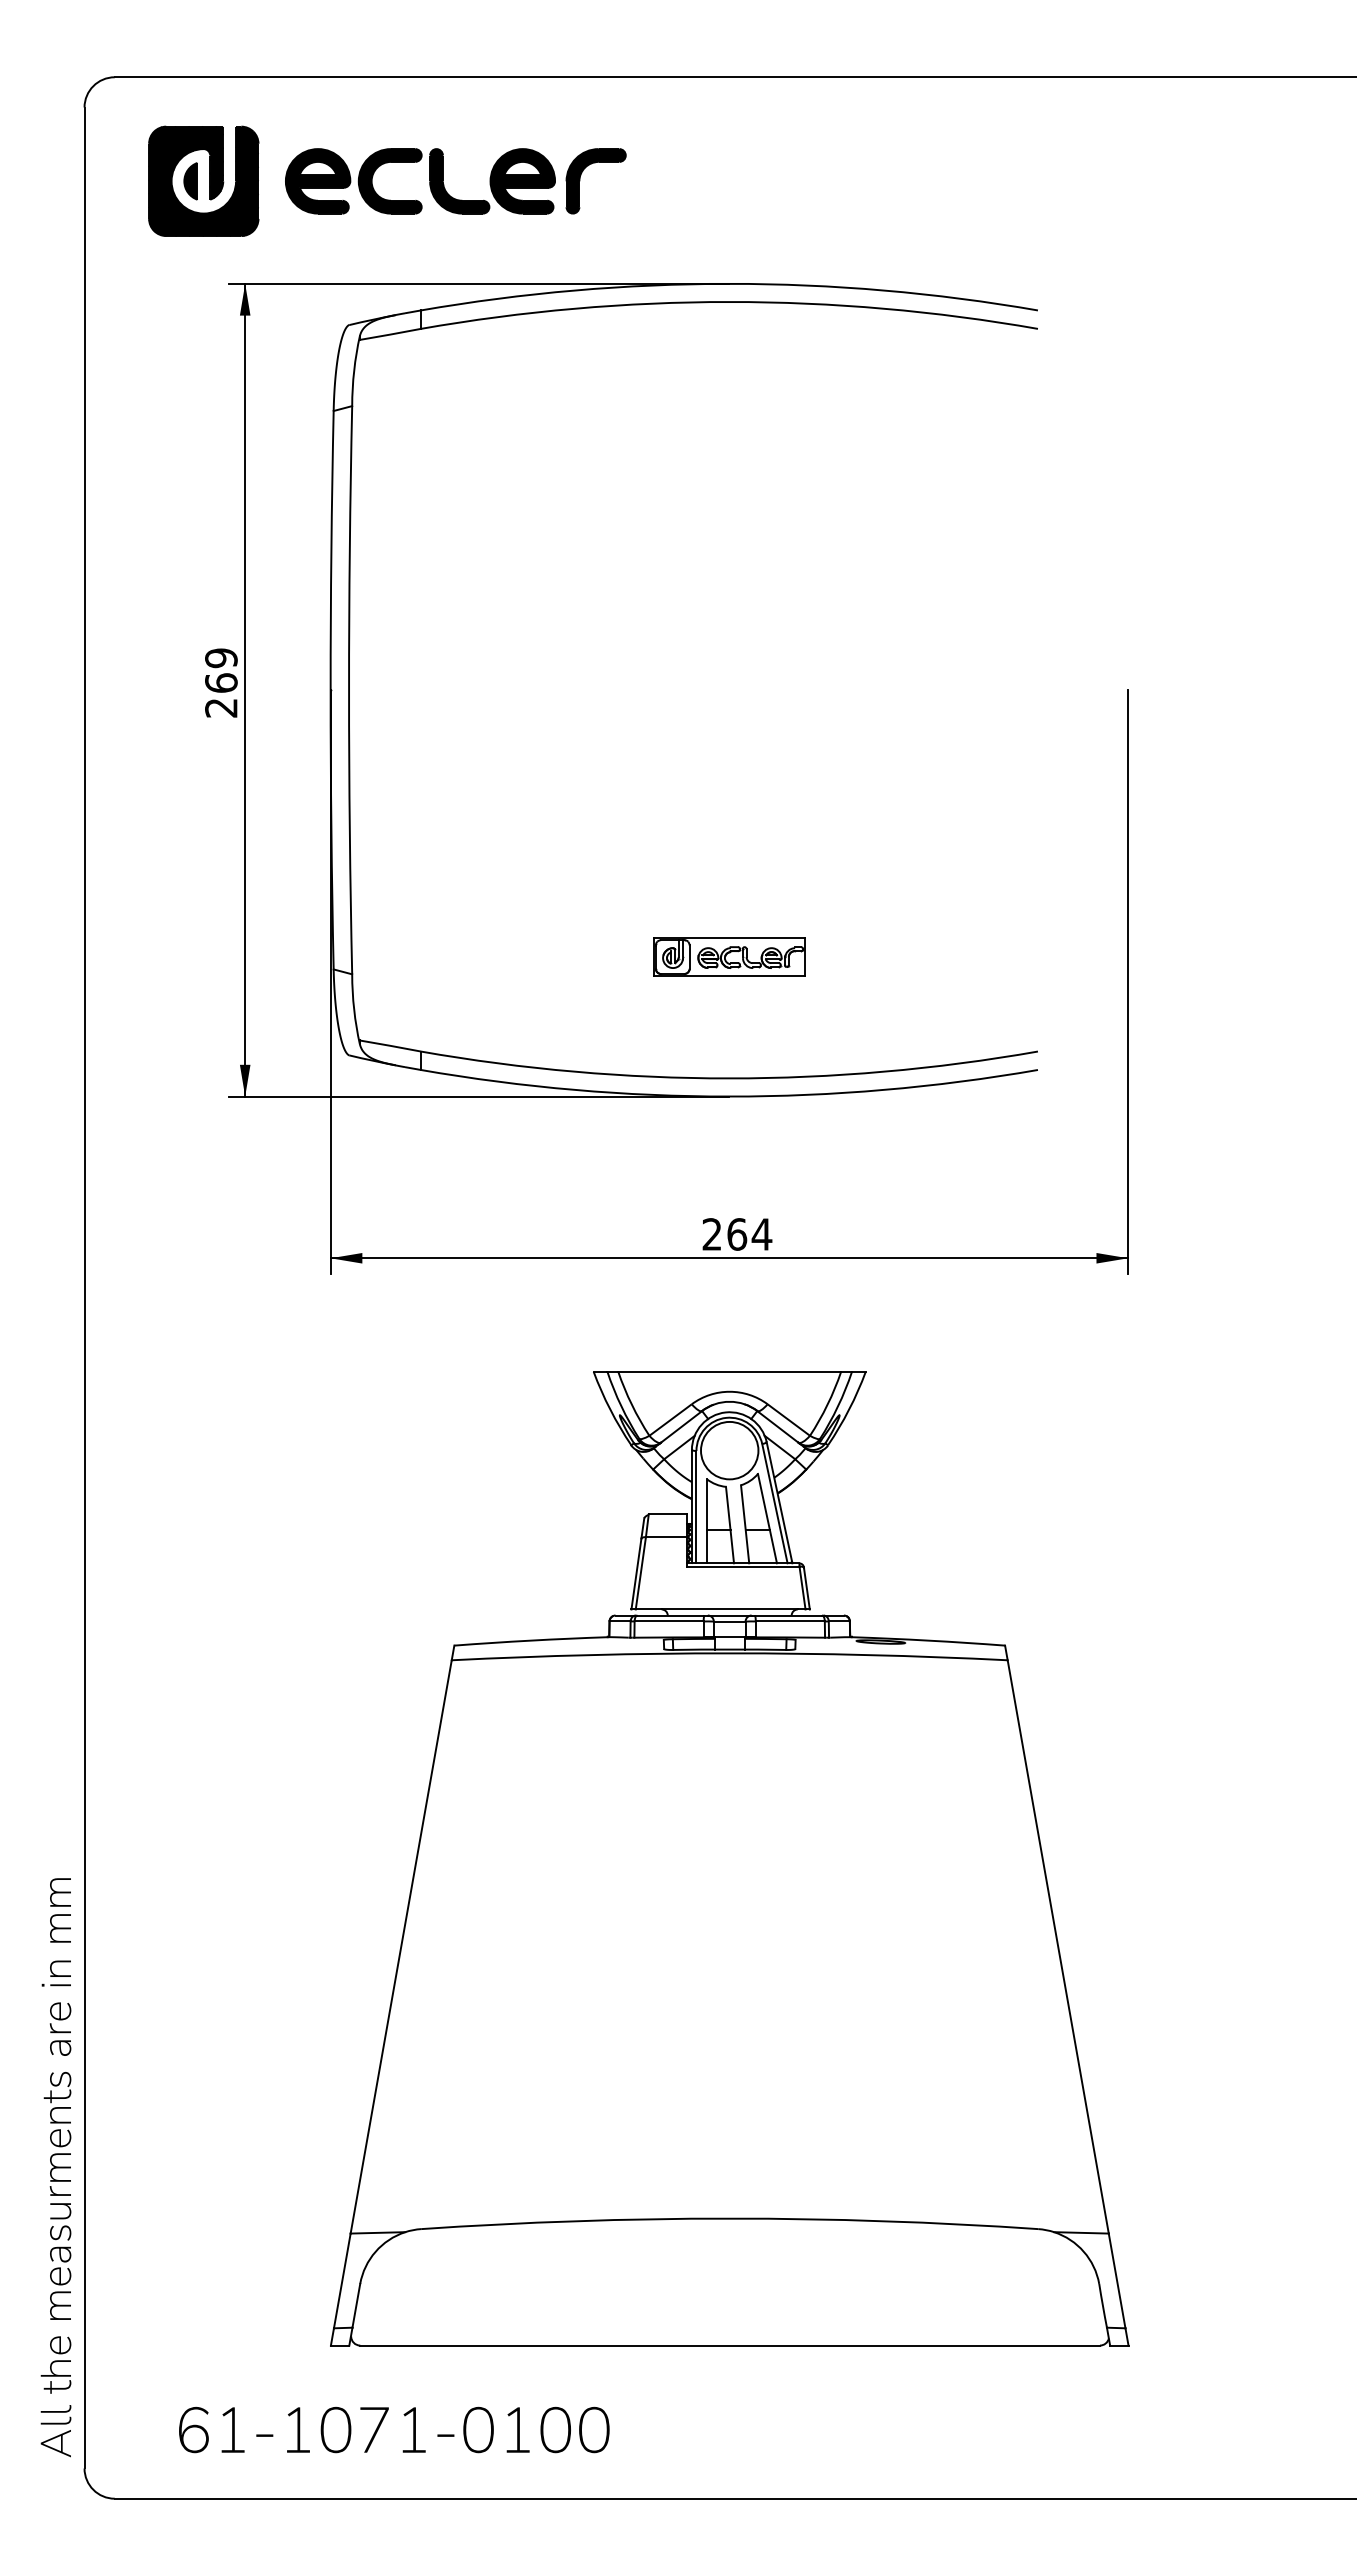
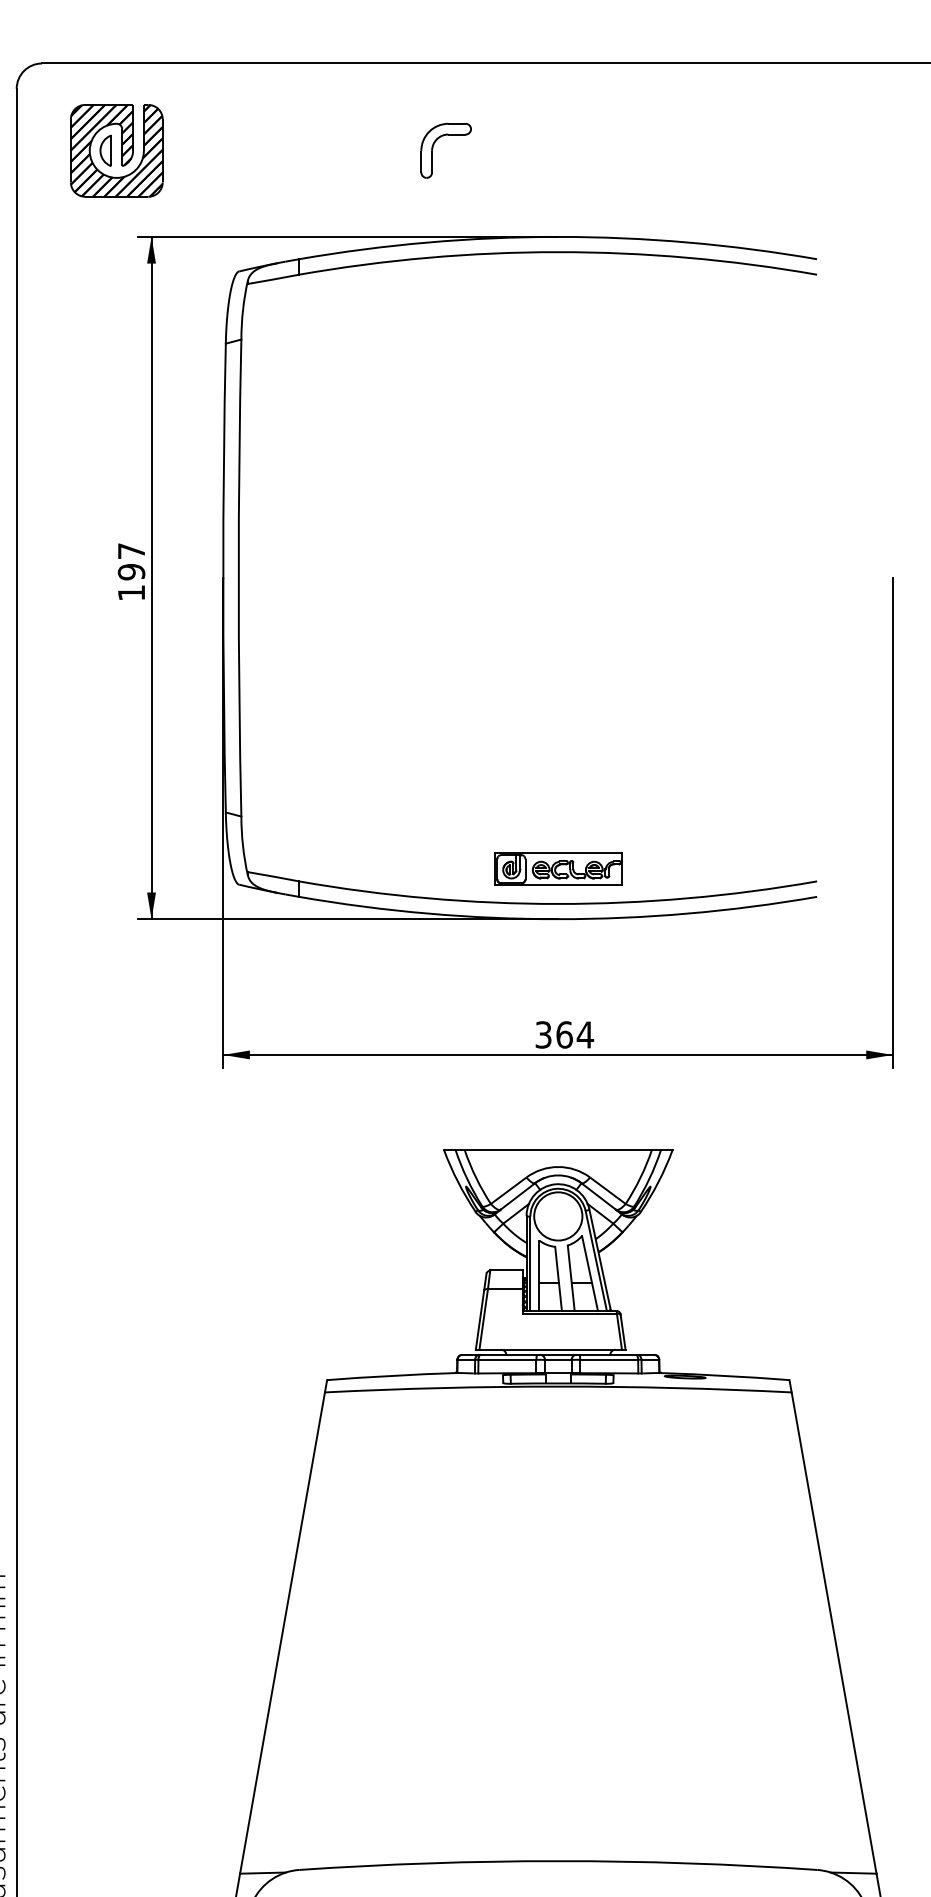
fill: (190, 180) -> (105, 150), removed
fill: (203, 181) -> (116, 150), removed
part: (429, 181) -> (306, 150), removed
fill: (595, 181) -> (445, 150), removed
text: (221, 682) -> (131, 571), 269 -> 197
part: (729, 956) -> (558, 868), moved
text: (711, 1234) -> (543, 1034), 264 -> 364

